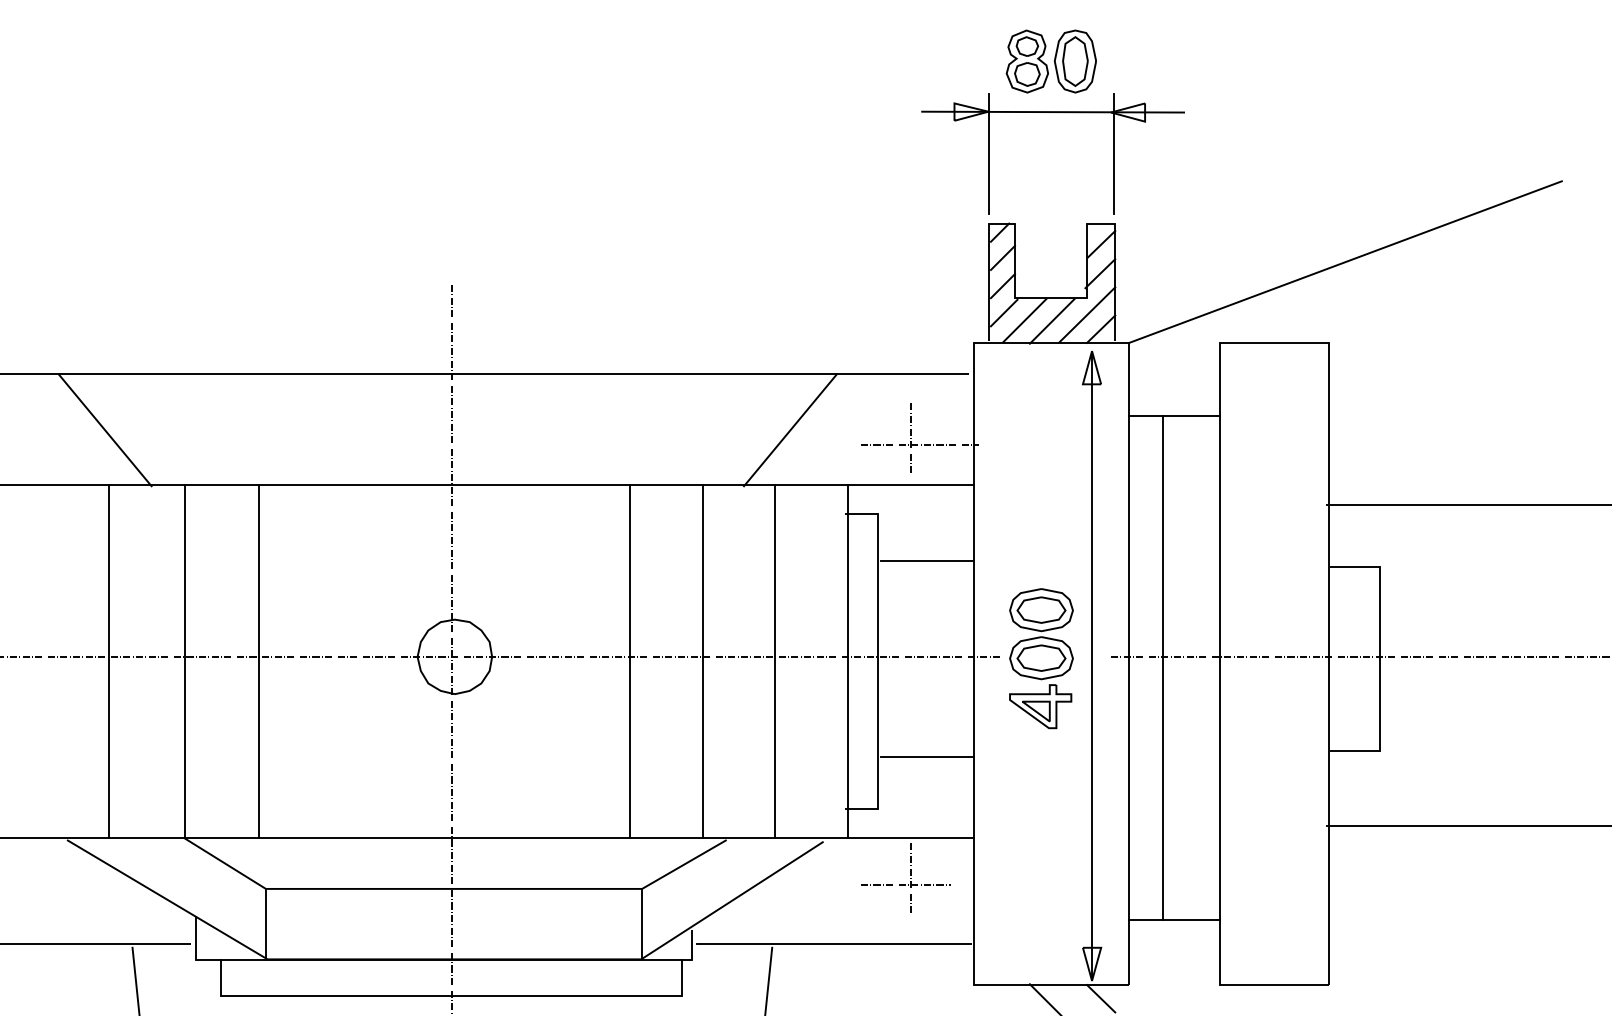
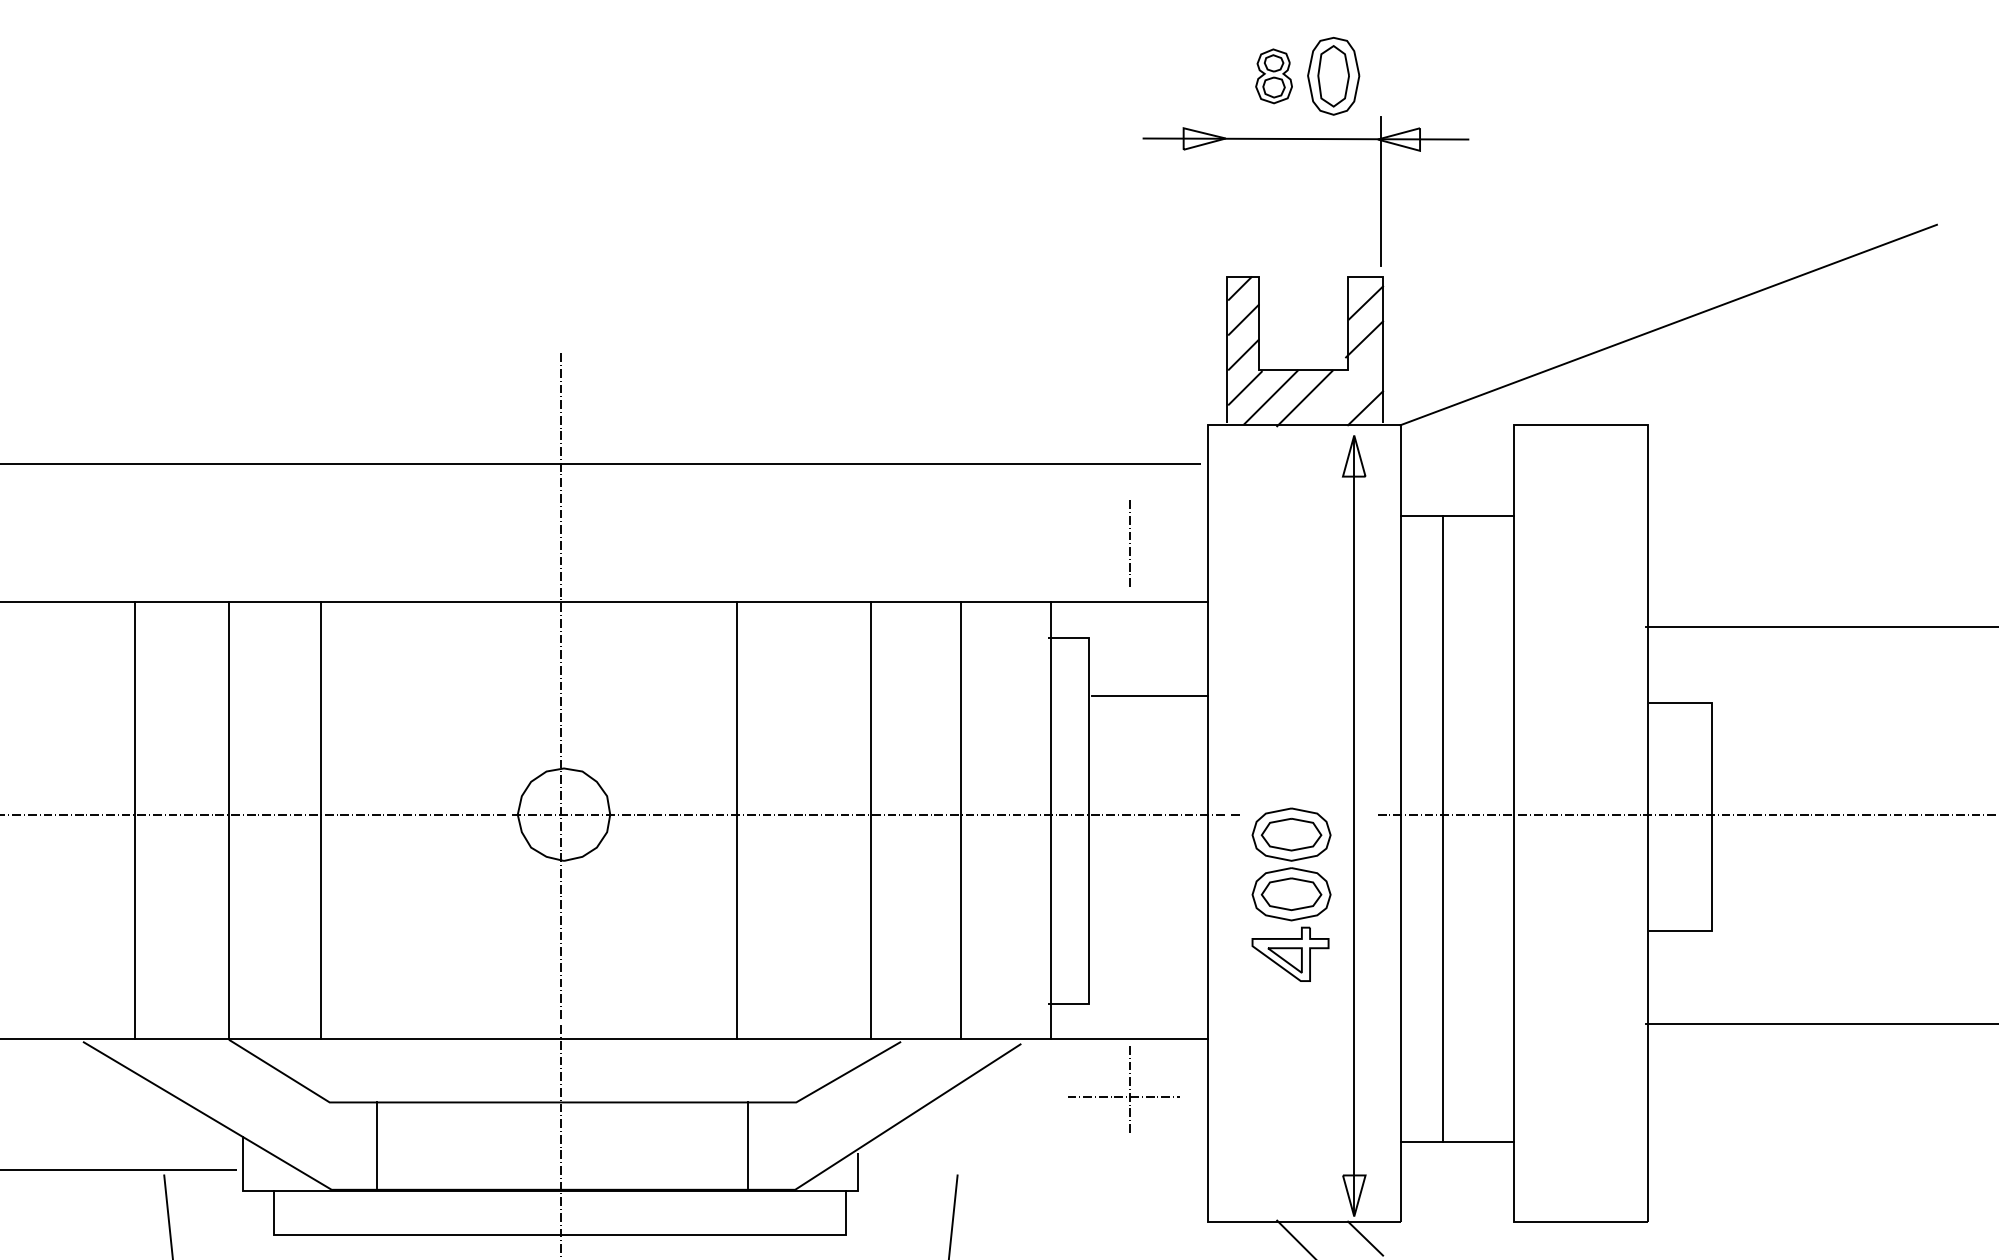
part: (1026, 61) -> (1273, 76), size x0.7
line: (989, 153) -> (1226, 190), removed
line: (1087, 314) -> (1348, 390), removed
line: (104, 430) -> (129, 533), removed
line: (789, 430) -> (979, 533), removed
line: (919, 444) -> (1140, 551), removed
part: (1041, 658) -> (1291, 894), moved
line: (629, 661) -> (736, 820), moved
line: (927, 757) -> (1150, 939), removed
line: (265, 922) -> (376, 1144), moved
line: (642, 922) -> (748, 1144), moved
line: (834, 943) -> (1034, 1170), removed

